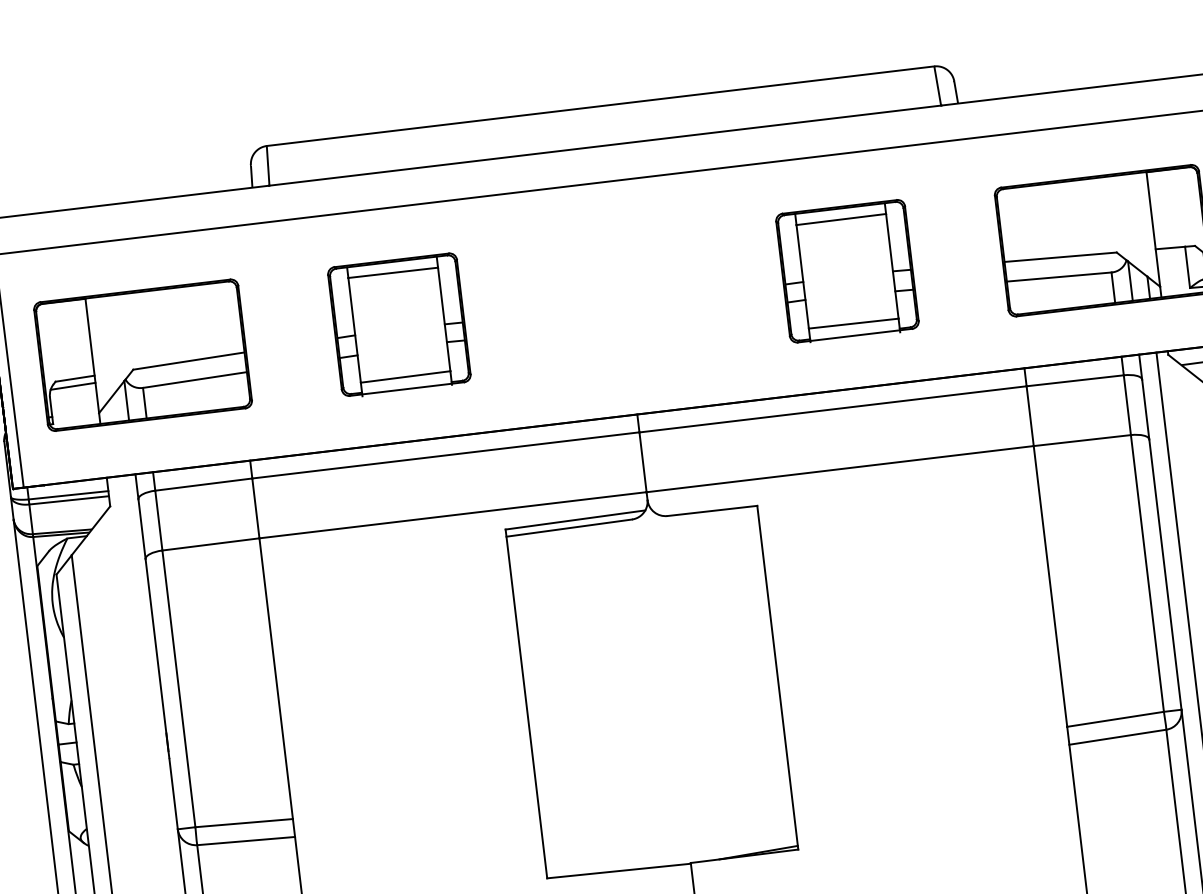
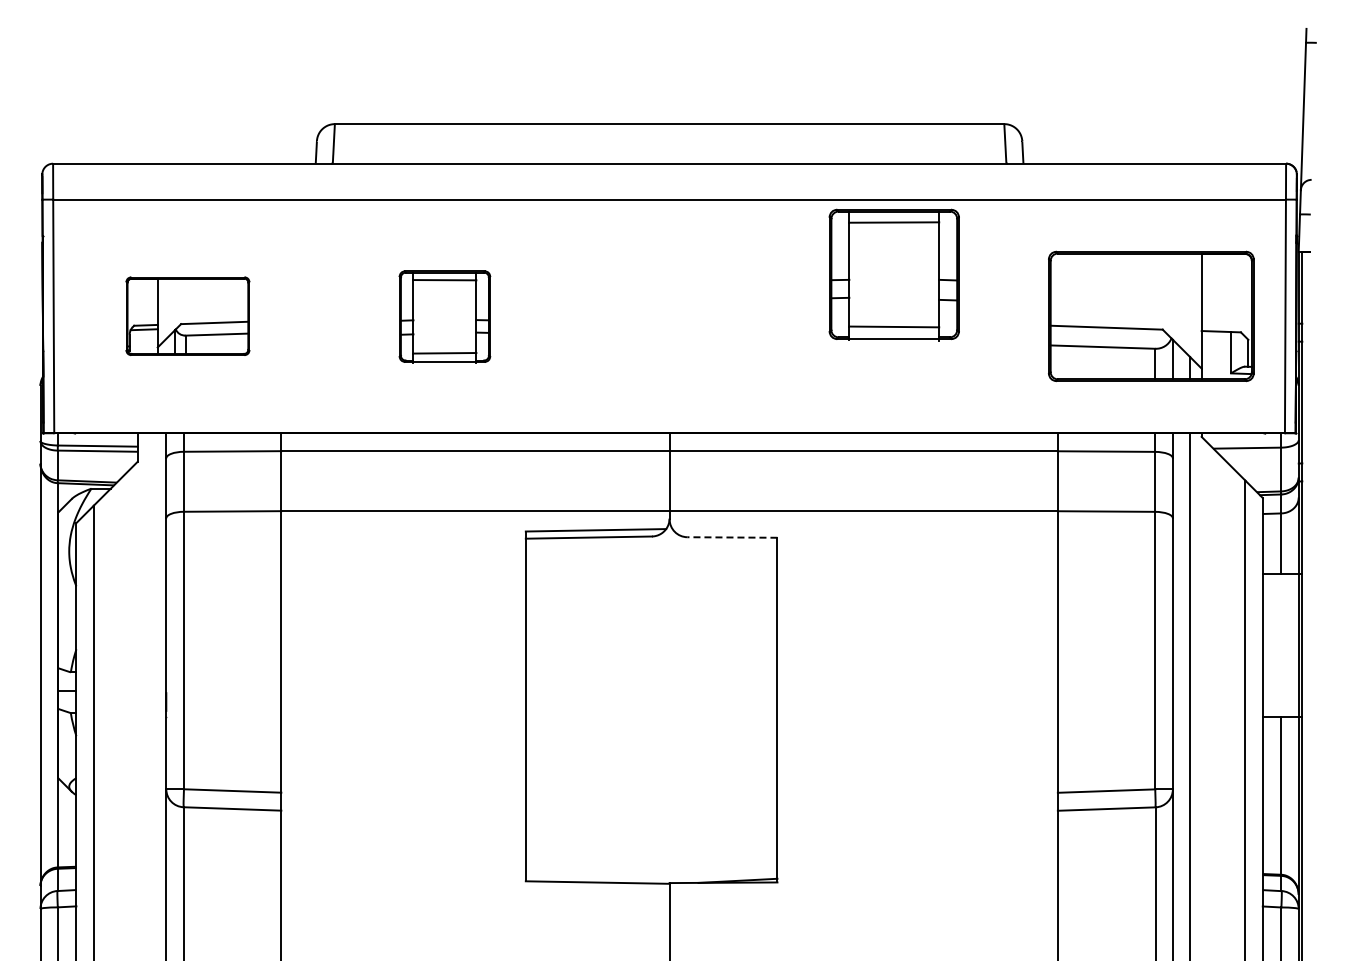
part: (846, 271) -> (893, 274), moved
part: (398, 324) -> (444, 316), size x0.7
part: (142, 354) -> (187, 315), size x0.6
line: (712, 510) -> (732, 537), solid -> dashed

